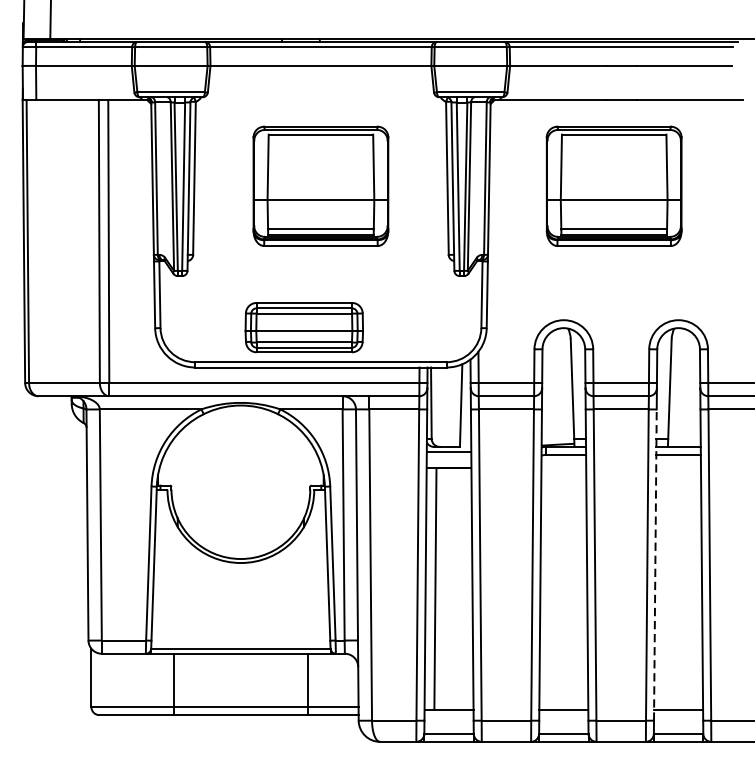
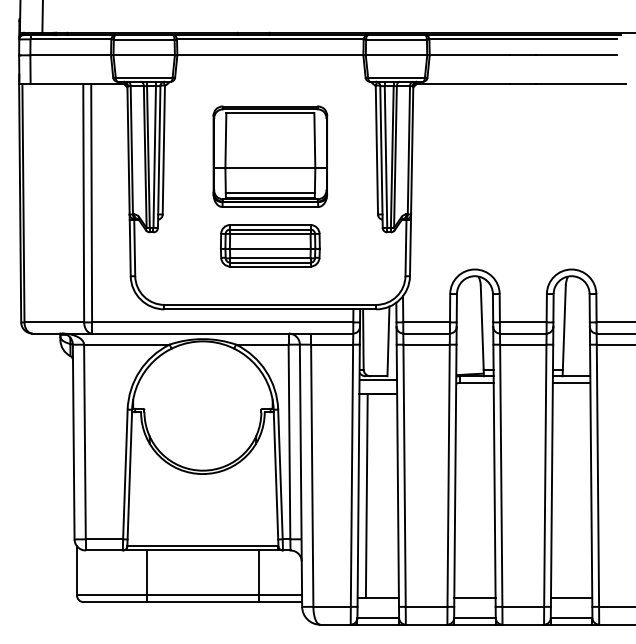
part: (614, 186) -> (517, 156), removed
part: (304, 327) -> (270, 245), moved
line: (655, 564) -> (552, 475), dashed -> solid

